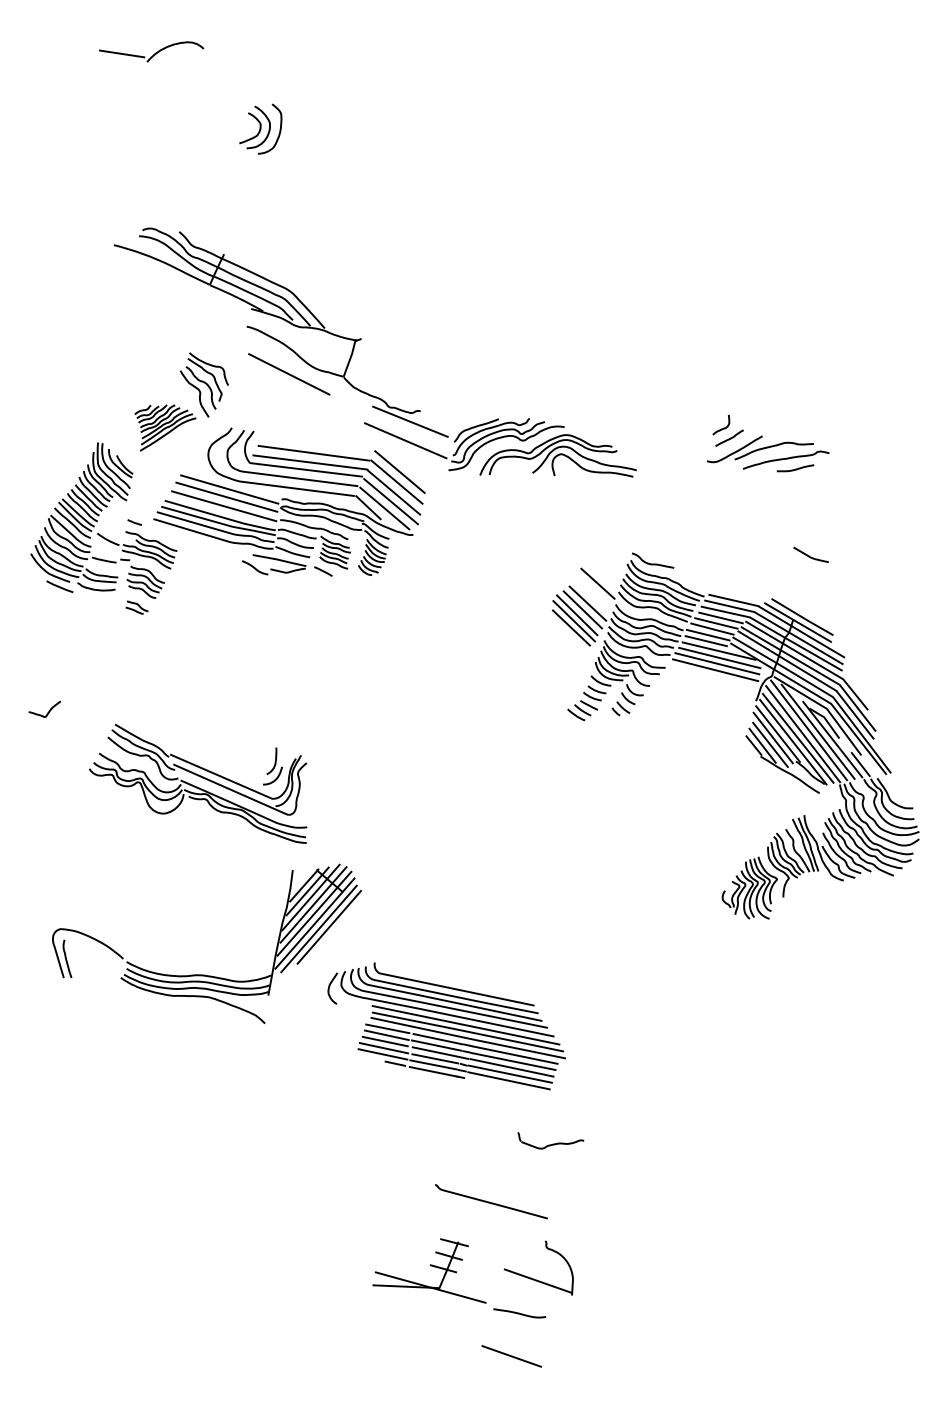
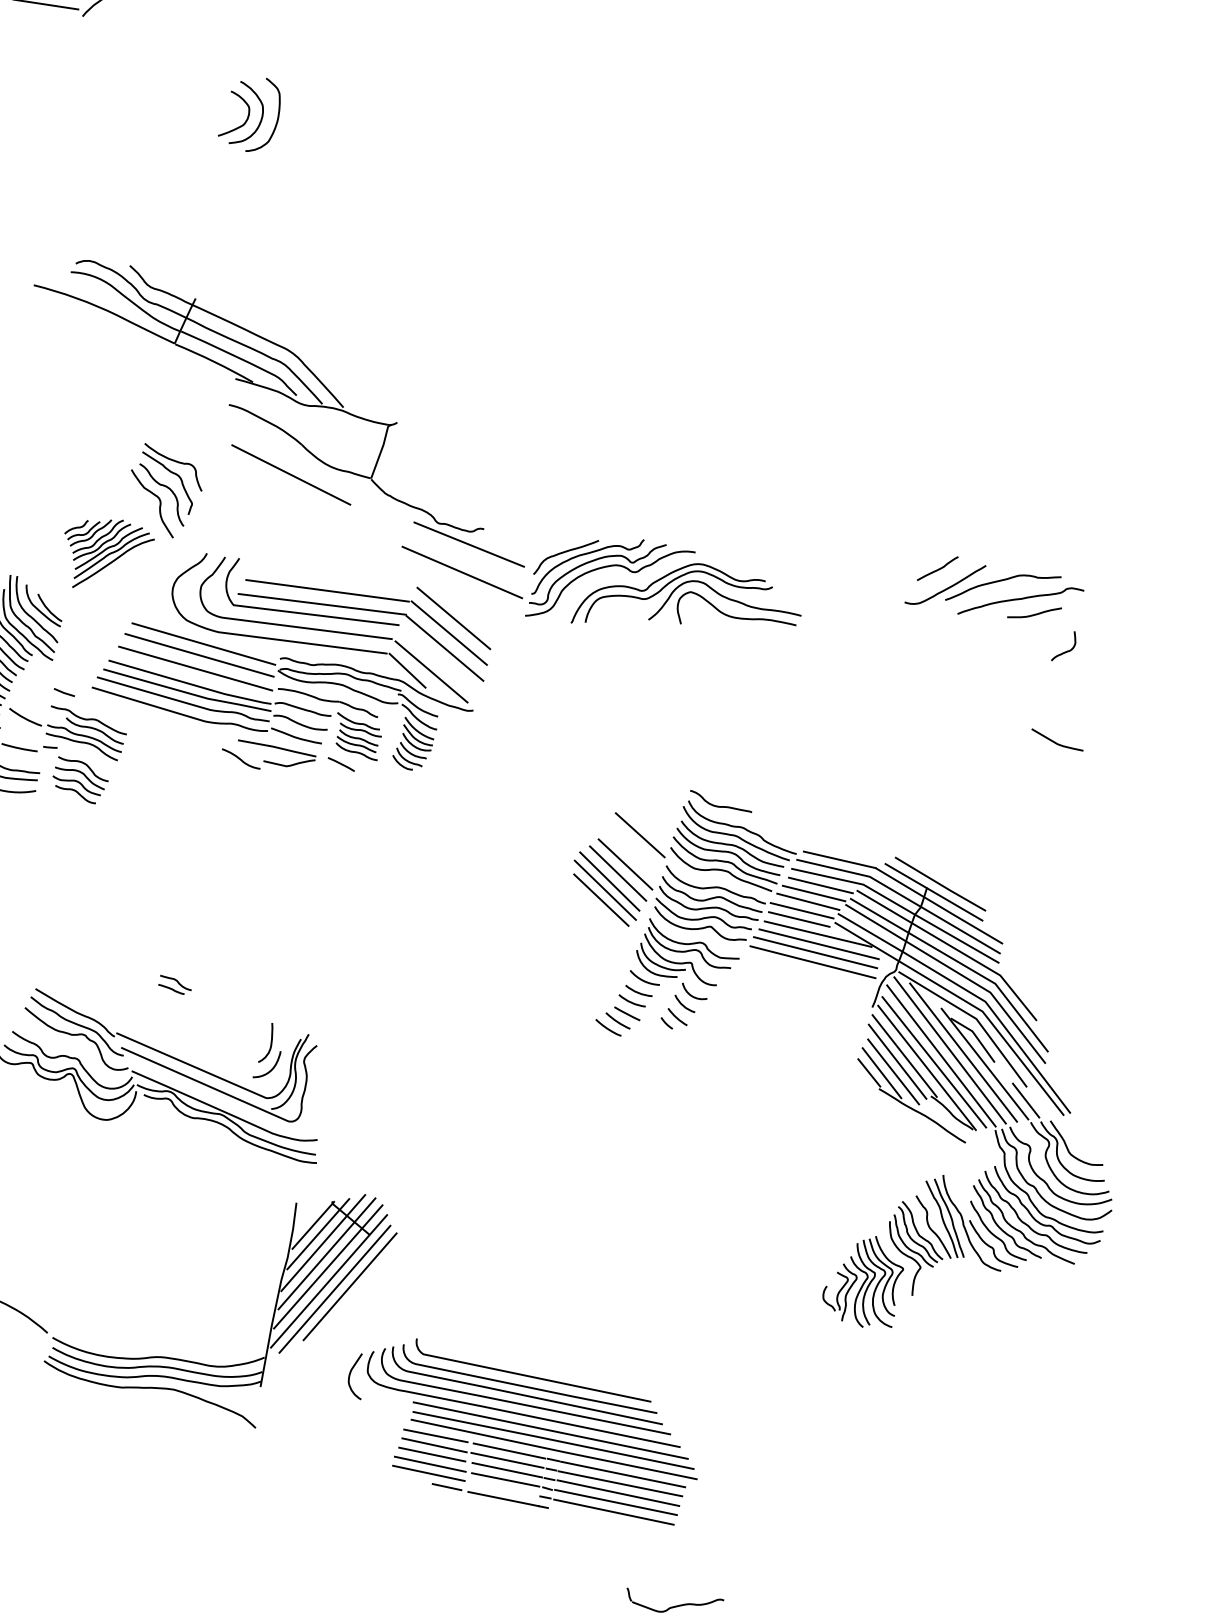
curve: (723, 427) -> (1066, 649), moved
line: (391, 501) -> (441, 661), removed
part: (136, 607) -> (174, 984), moved
part: (745, 735) -> (856, 1058), moved
line: (433, 1064) -> (503, 1488), removed

